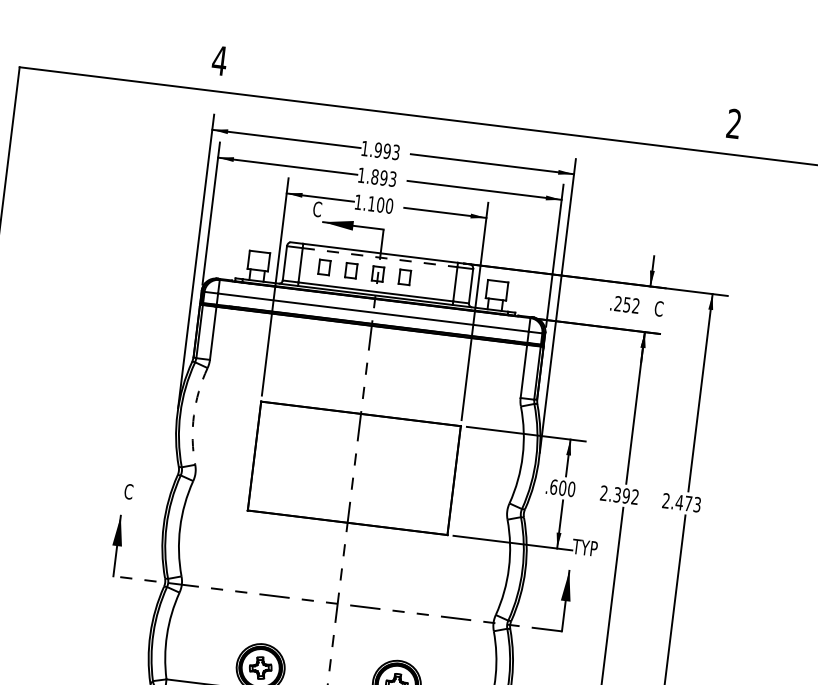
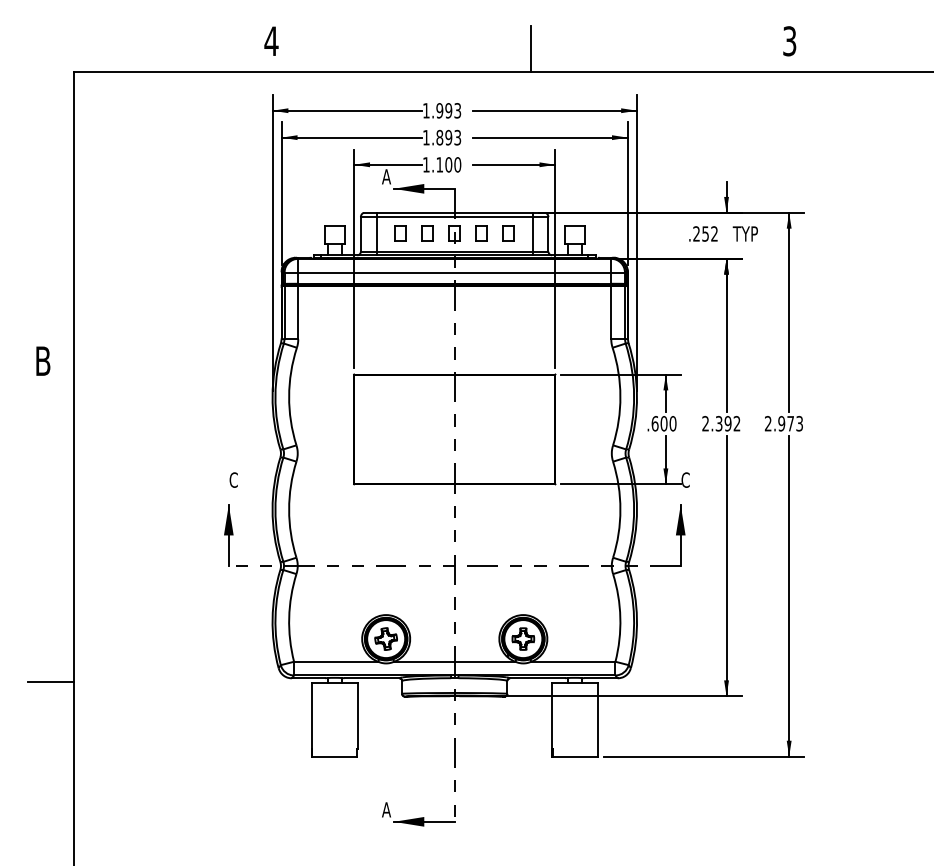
line: (475, 100) -> (530, 49), added
text: (733, 124) -> (789, 41), 2 -> 3
text: (317, 208) -> (386, 176), C -> A
line: (379, 257) -> (454, 217), dashed -> solid
part: (431, 280) -> (508, 233), added
text: (665, 309) -> (744, 233), C -> TYP
arc: (194, 415) -> (289, 396), dashed -> solid
text: (679, 502) -> (781, 423), 2.473 -> 2.973
text: (584, 547) -> (692, 479), TYP -> C

